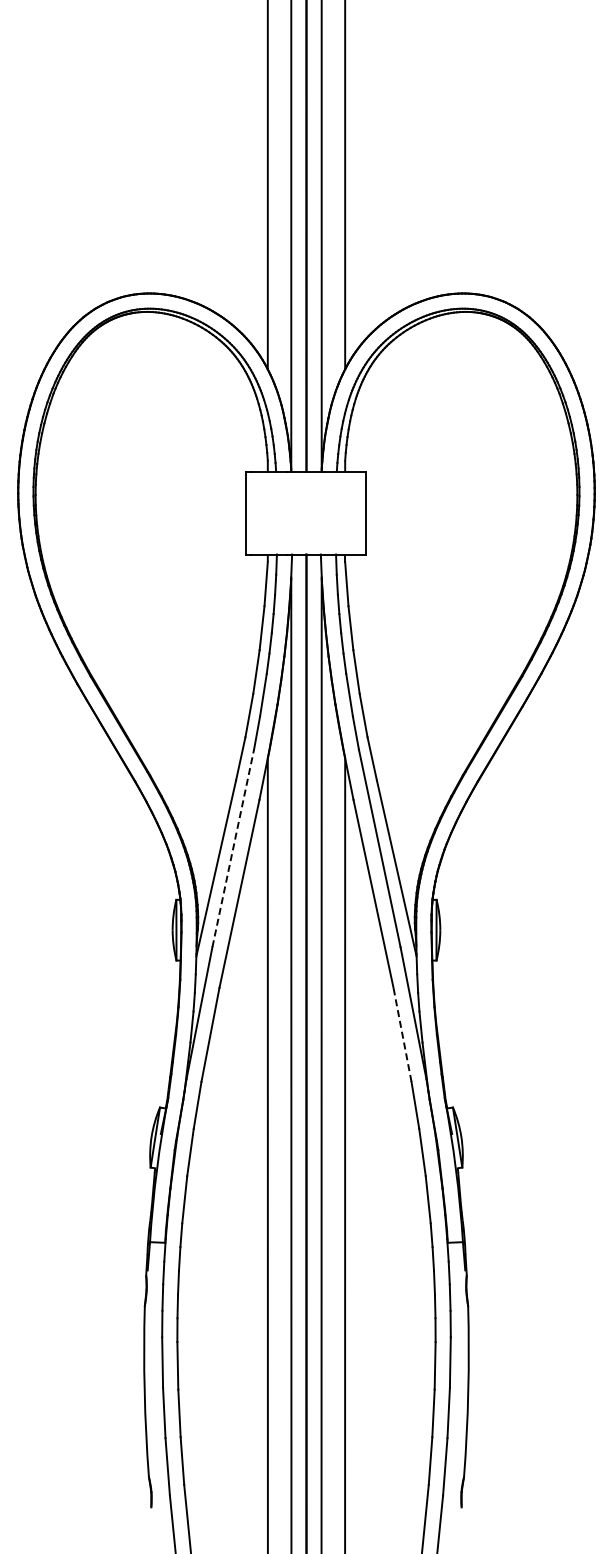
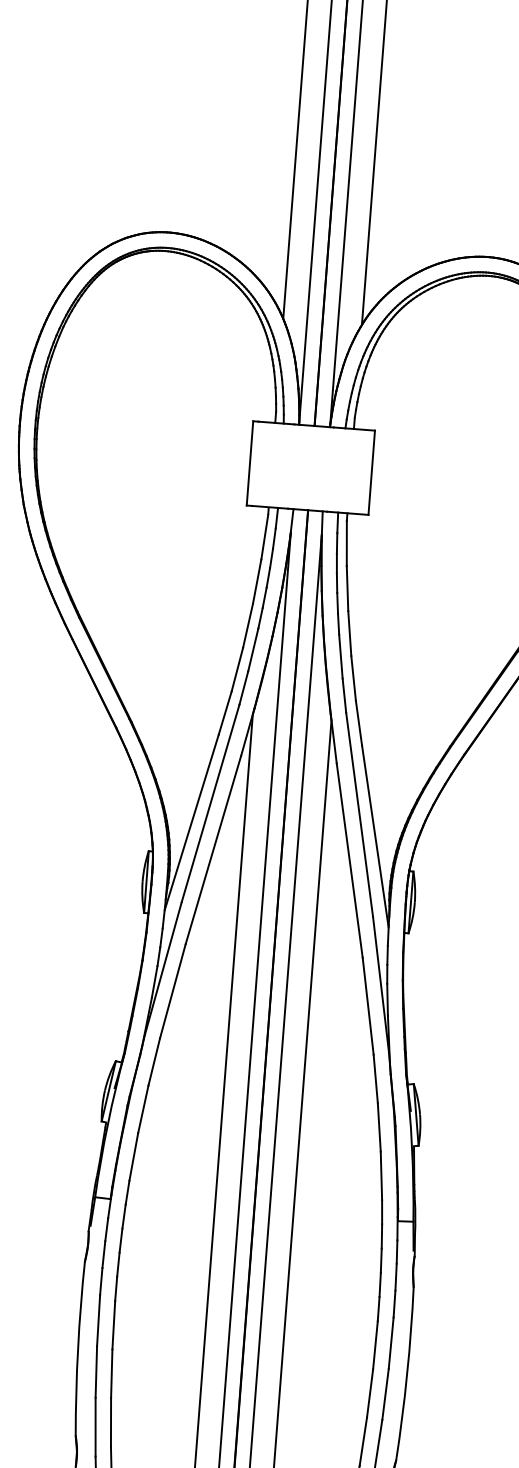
line: (233, 848) -> (210, 803), dashed -> solid
line: (402, 1034) -> (368, 1005), dashed -> solid

